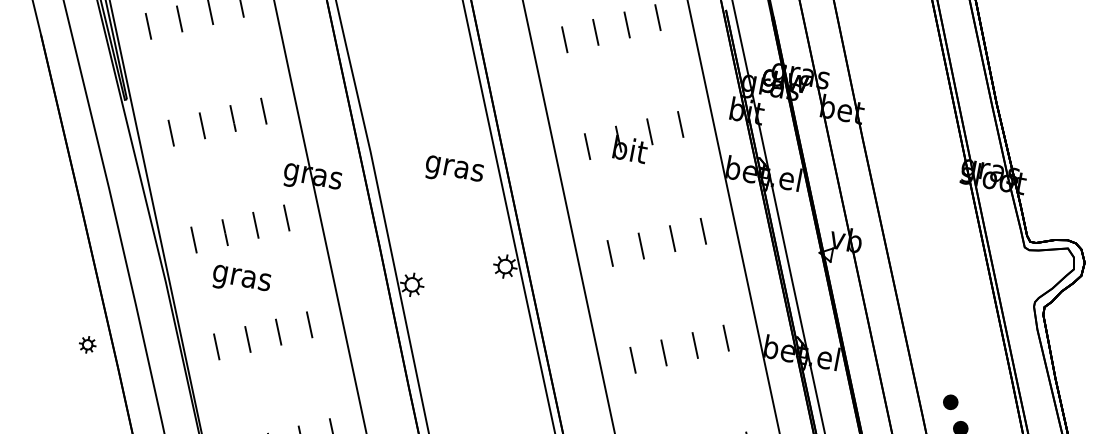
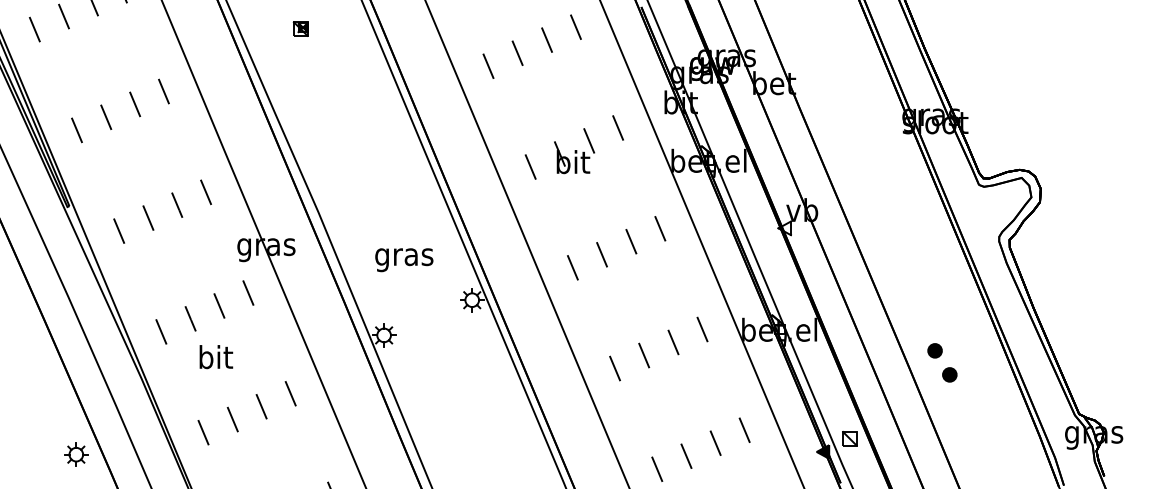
text: (454, 171) -> (404, 260), moved
text: (241, 278) -> (215, 360), gras -> bit
part: (87, 344) -> (76, 454), size x1.43

